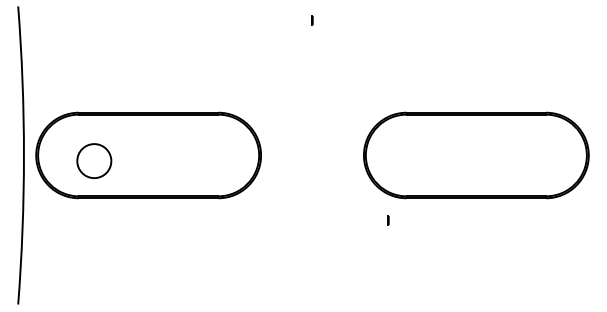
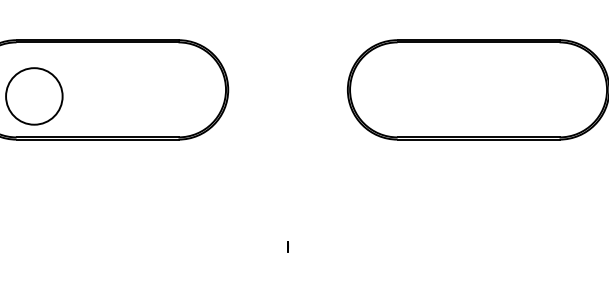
circle: (94, 160) -> (34, 95), size x1.43
part: (388, 220) -> (288, 246), moved

